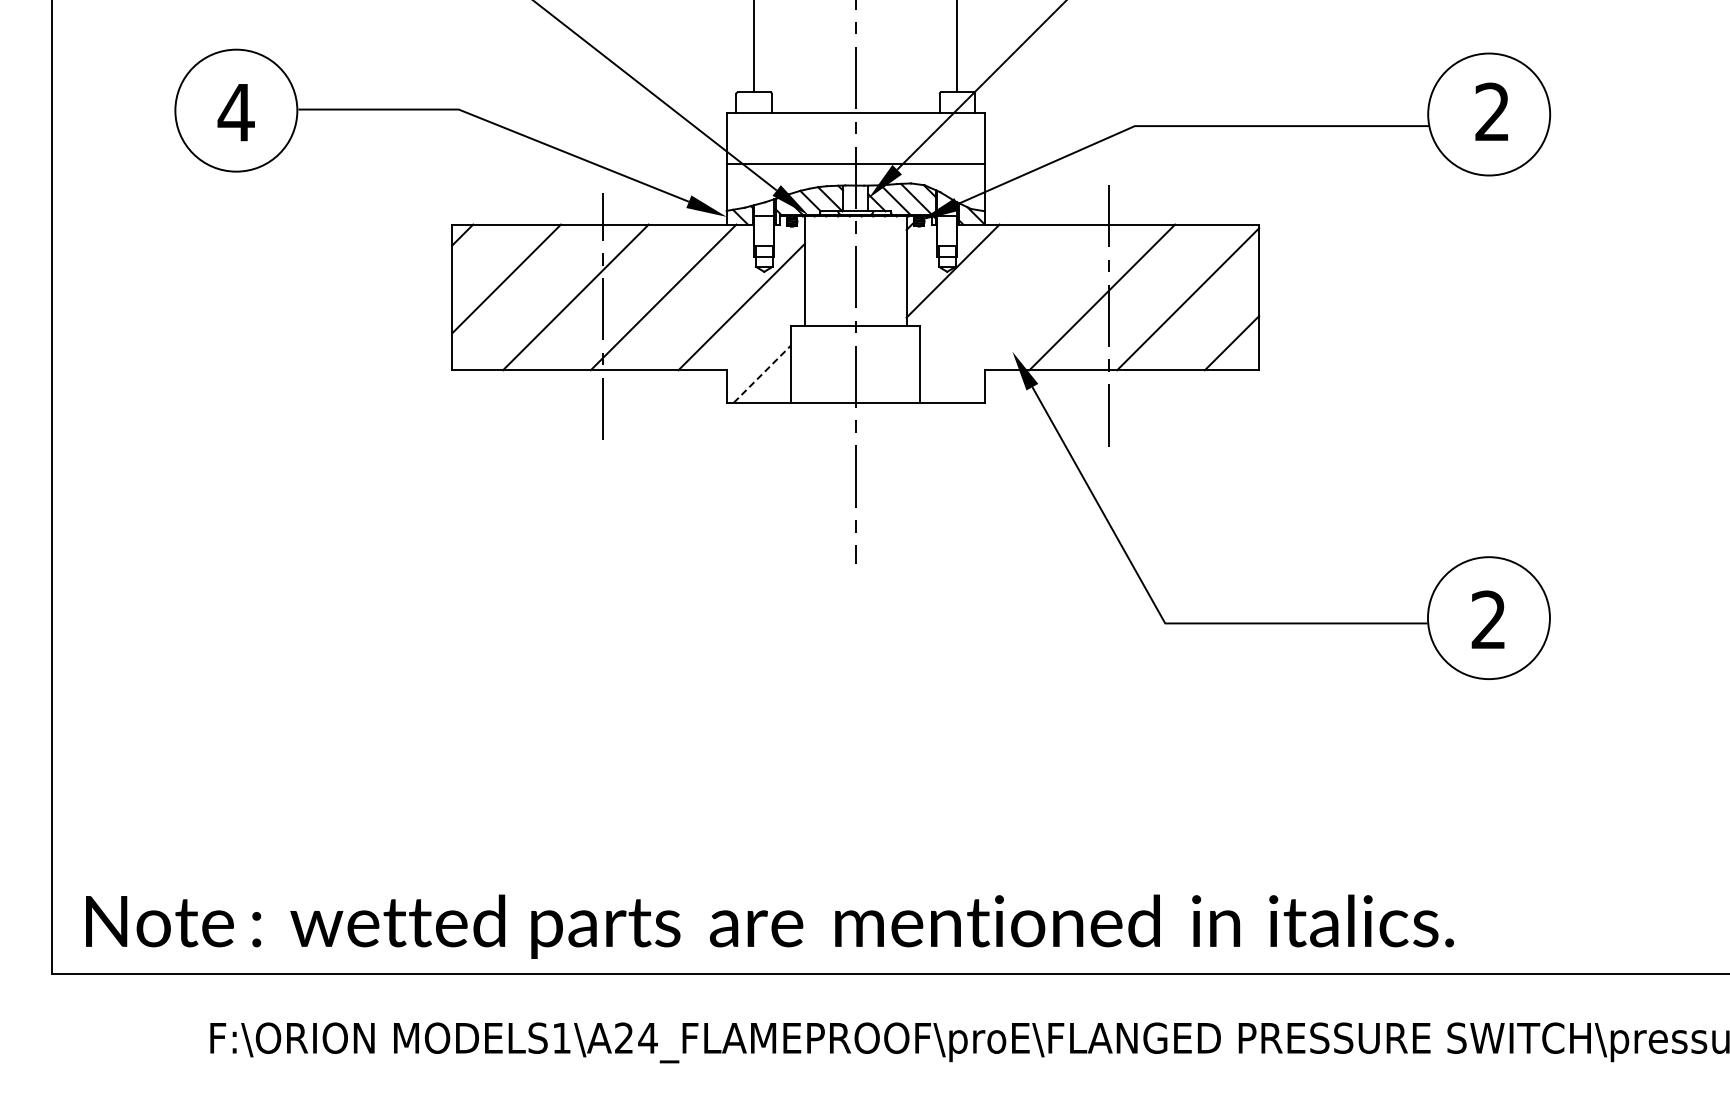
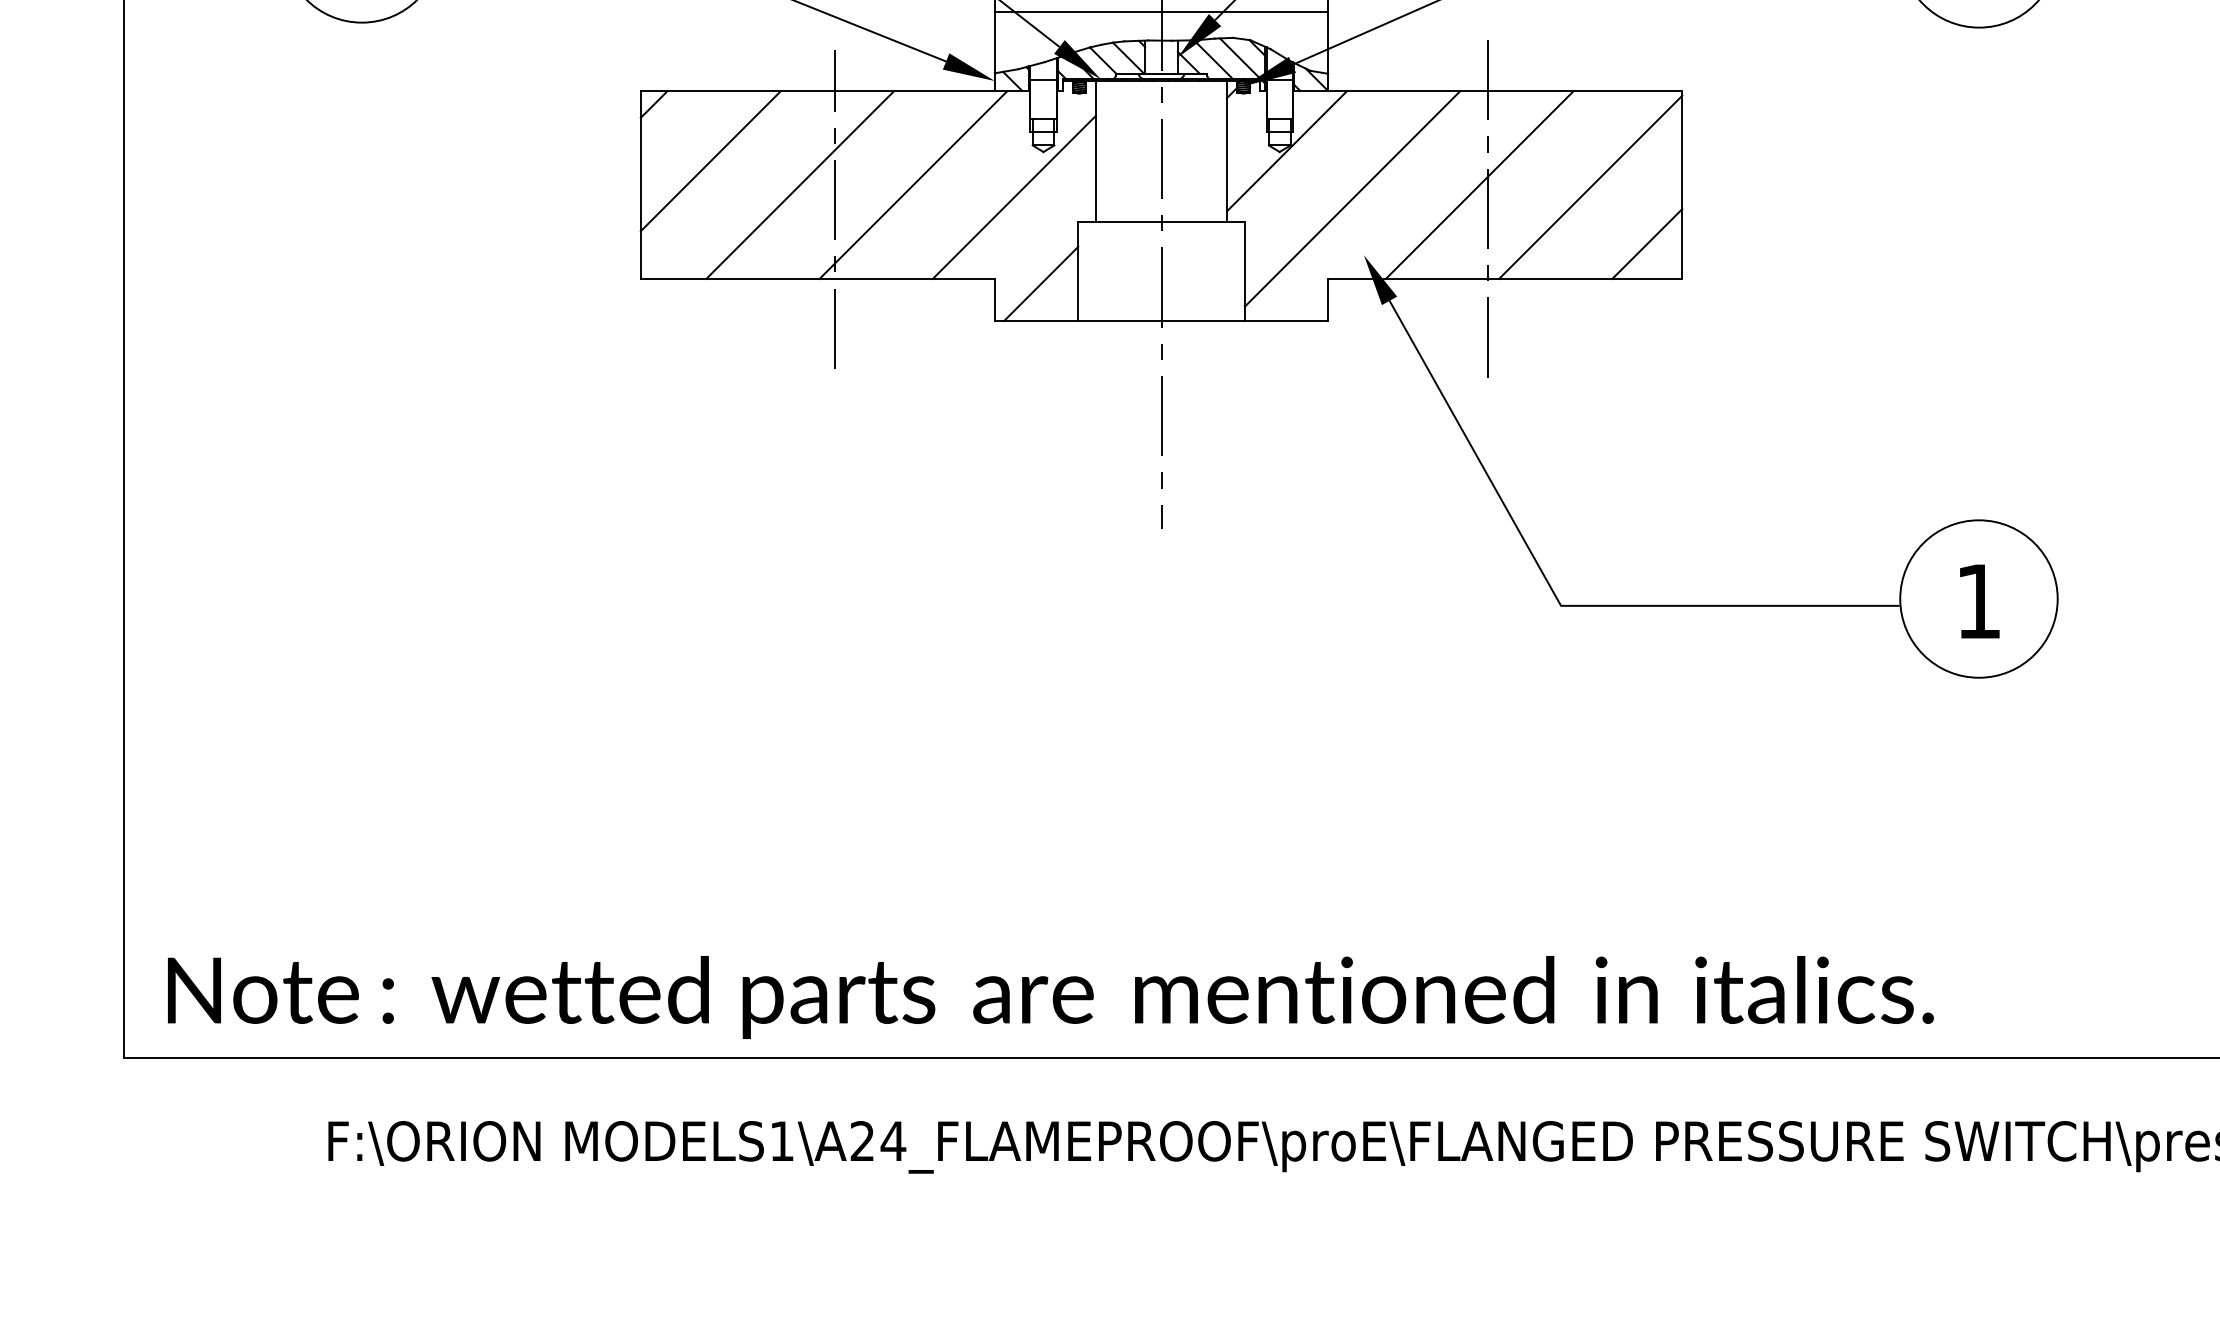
line: (1003, 307) -> (1352, 198), added
line: (762, 374) -> (1041, 284), dashed -> solid
text: (1487, 619) -> (1977, 600), 2 -> 1

